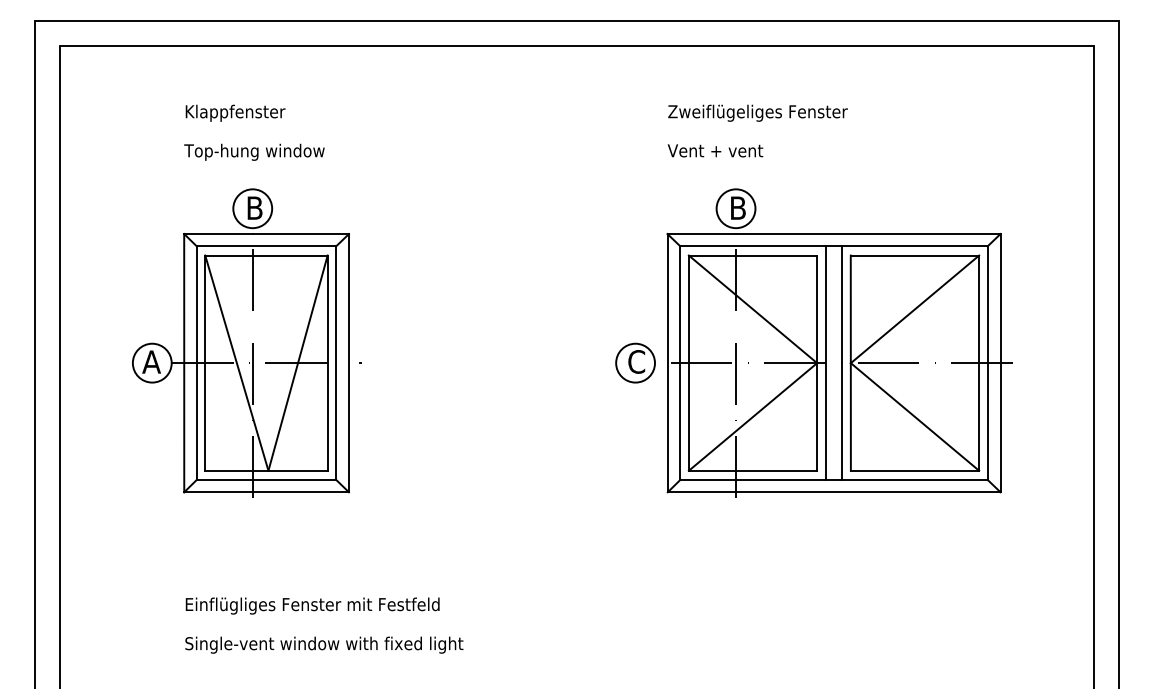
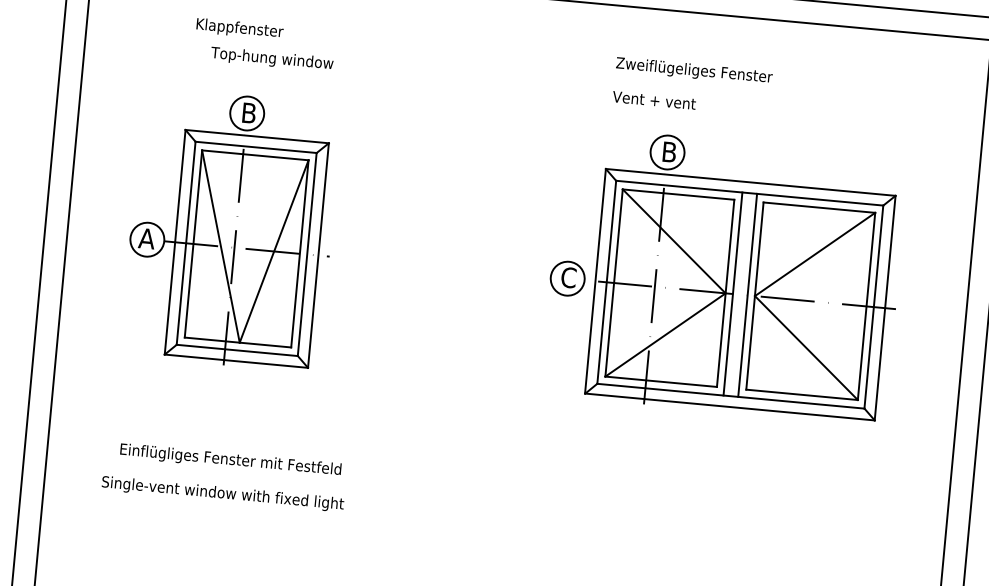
text: (254, 151) -> (272, 58), moved
text: (312, 605) -> (230, 460), moved
text: (324, 644) -> (223, 493), moved

